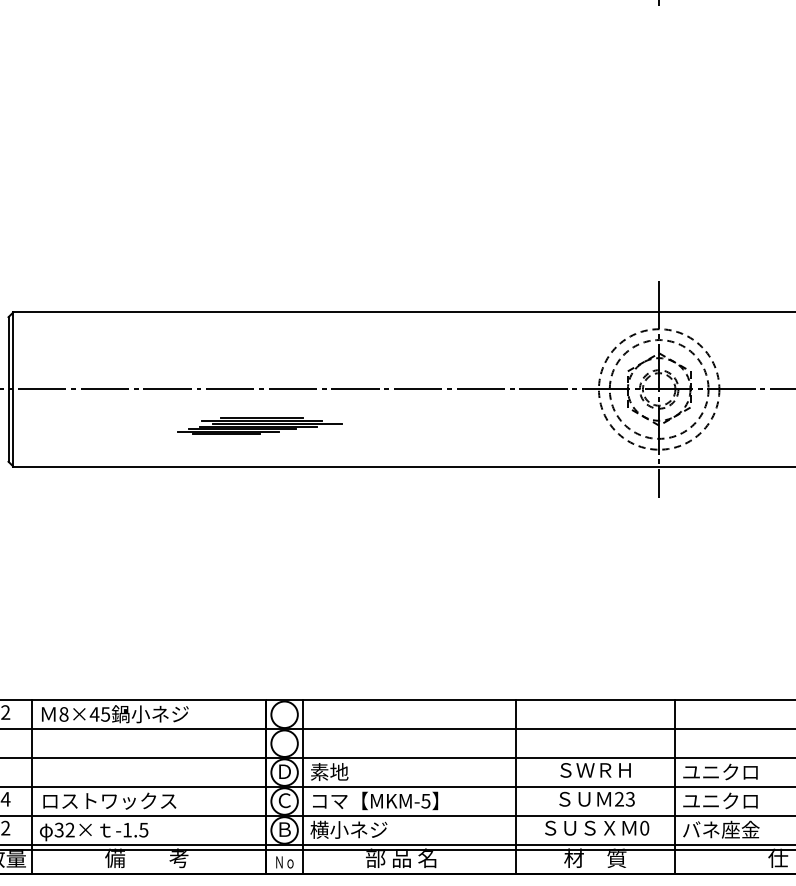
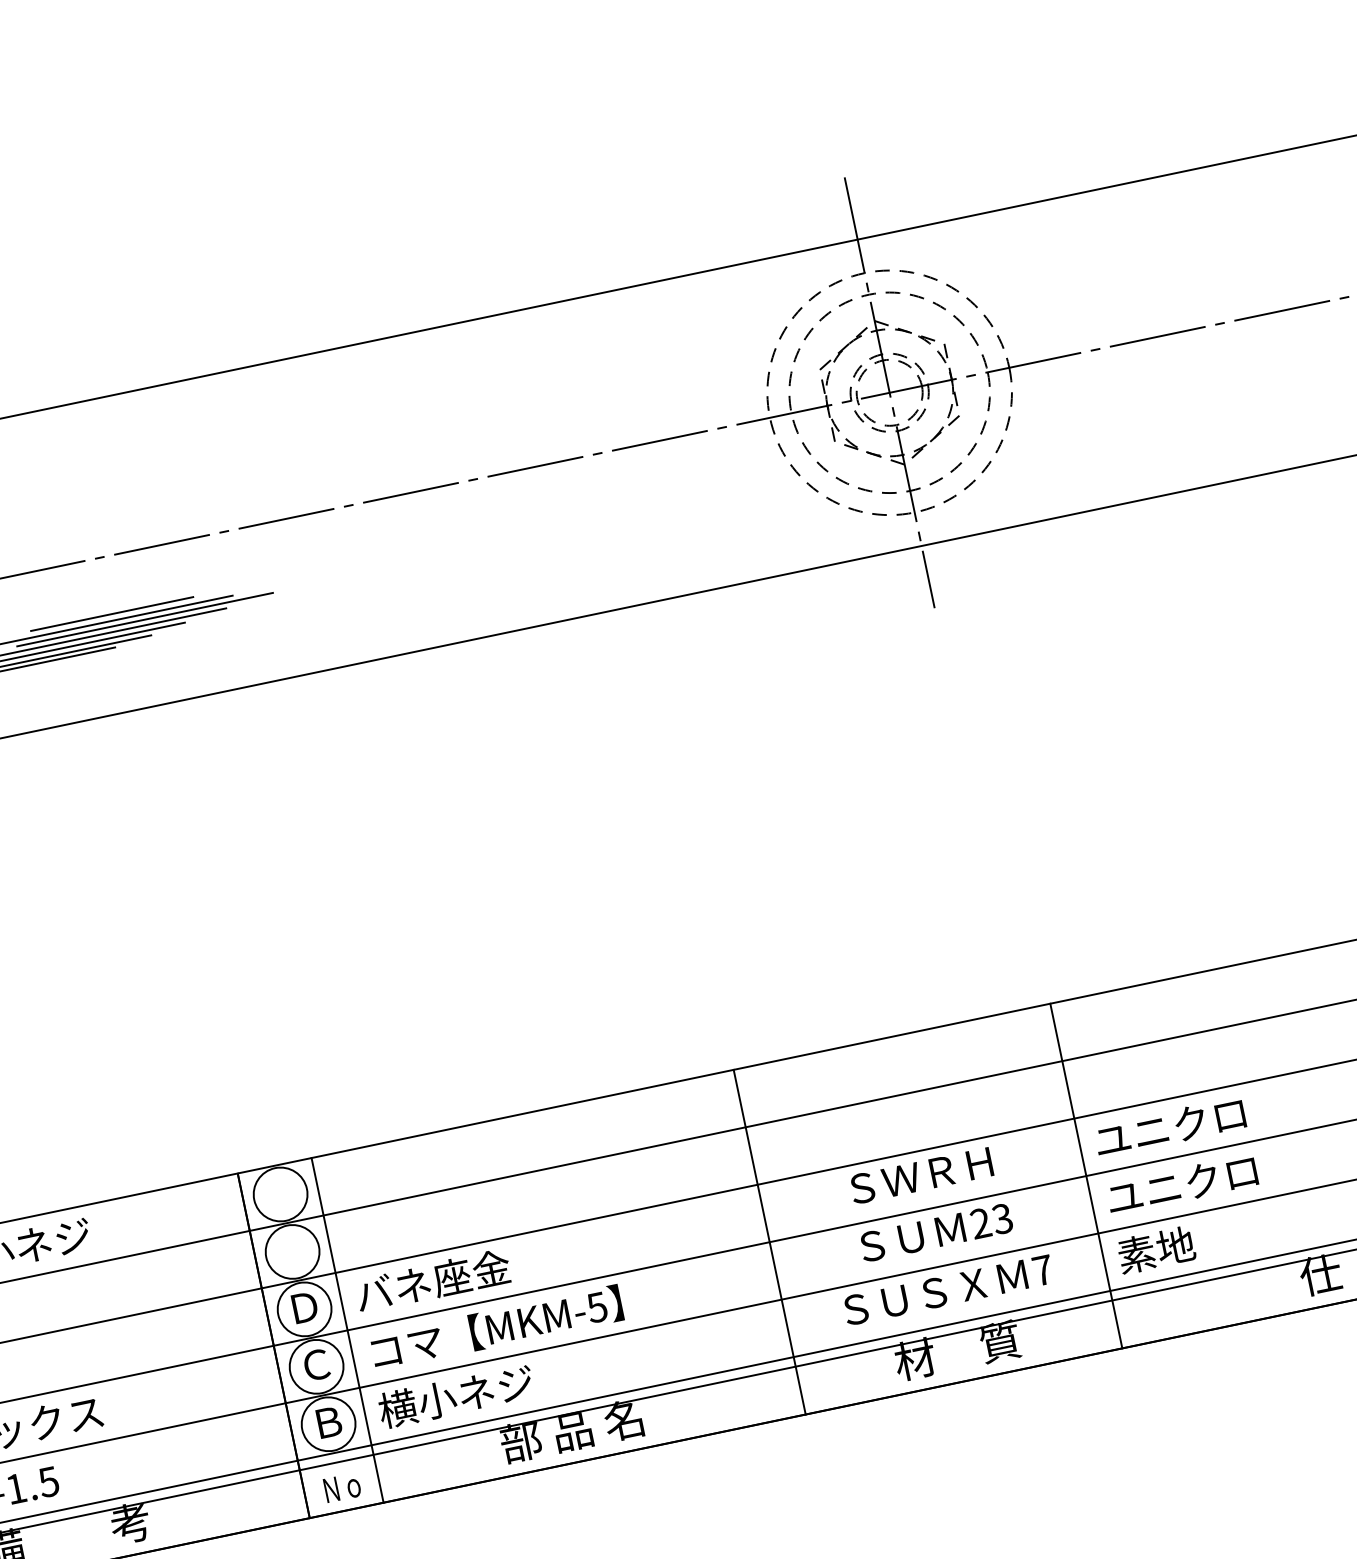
text: (349, 772) -> (433, 1282), 素地 -> バネ座金
text: (644, 827) -> (1042, 1269), 0 -> 7
text: (720, 829) -> (1194, 1241), バネ座金 -> 素地

